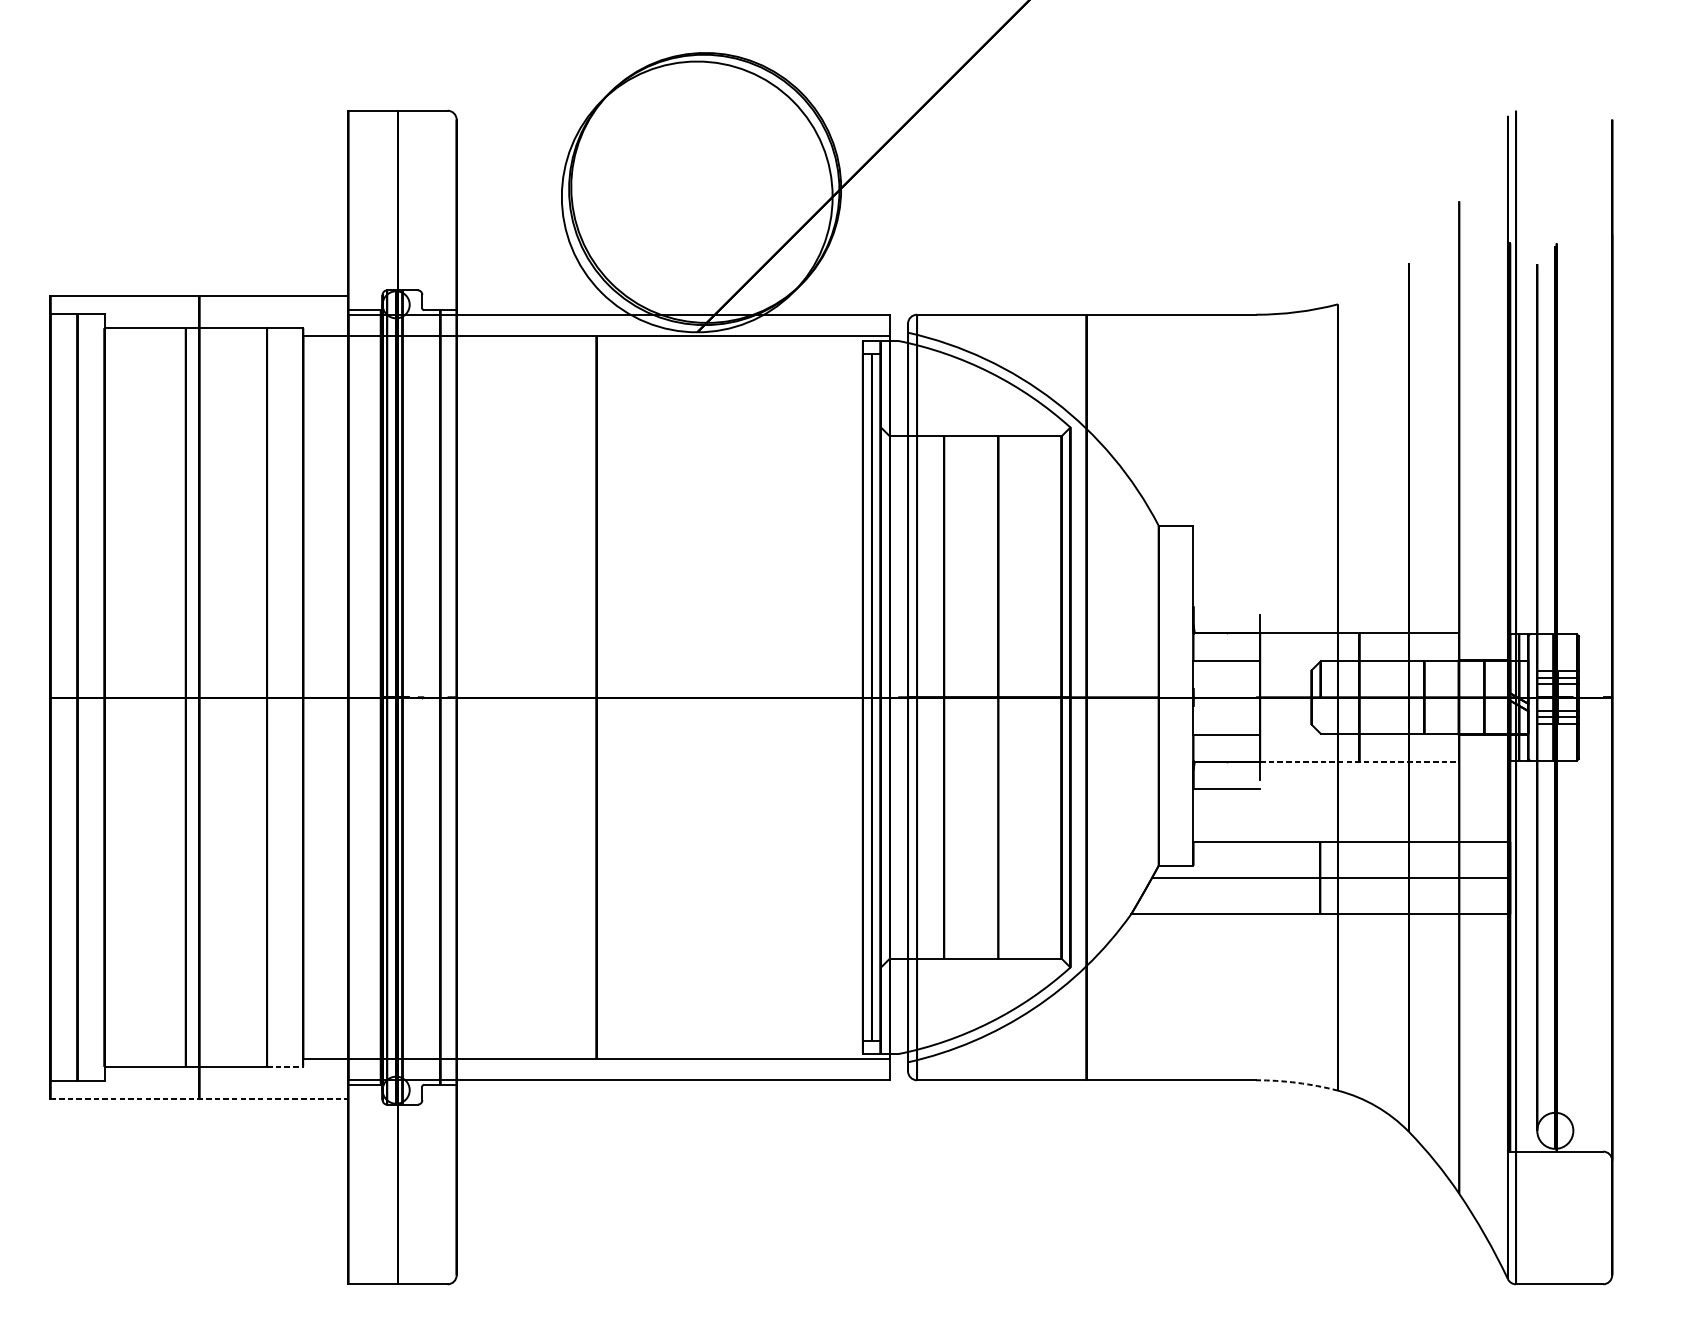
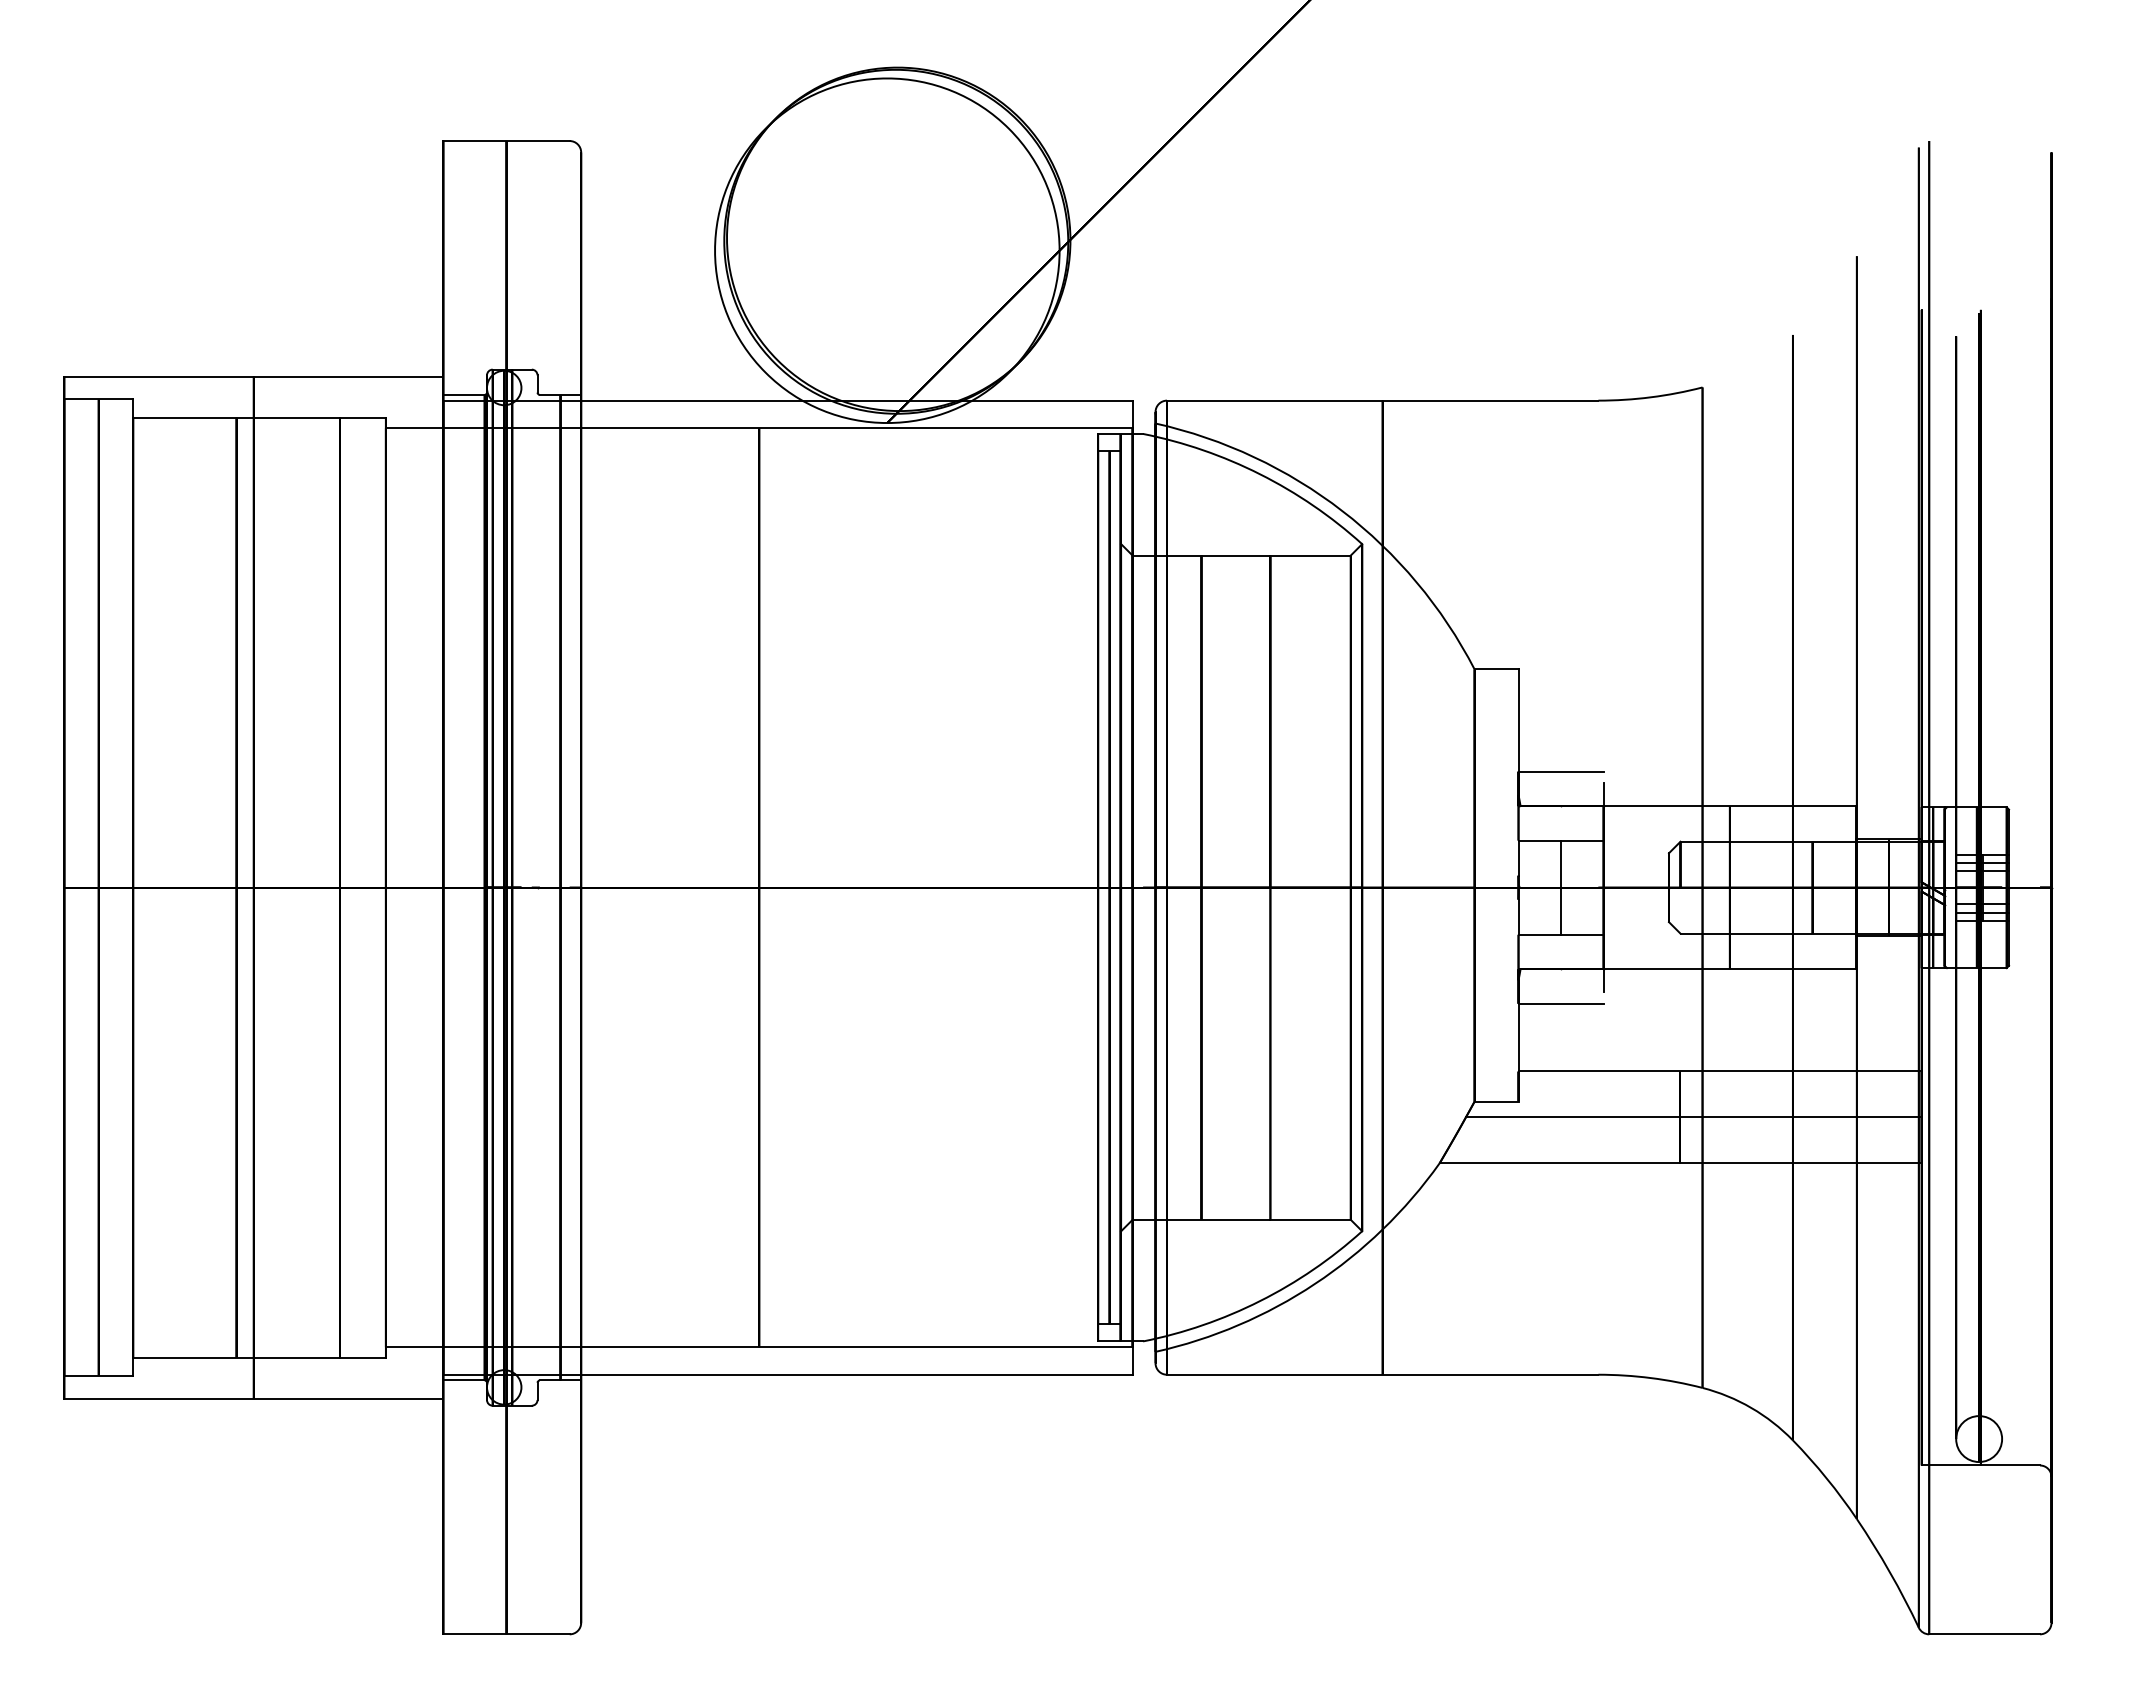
line: (1226, 606) -> (1560, 771), added
line: (1227, 697) -> (1561, 887), added
line: (1359, 761) -> (1730, 969), dashed -> solid
line: (284, 1066) -> (362, 1357), dashed -> solid
arc: (1297, 1083) -> (1650, 1378), dashed -> solid
line: (199, 1098) -> (253, 1398), dashed -> solid

